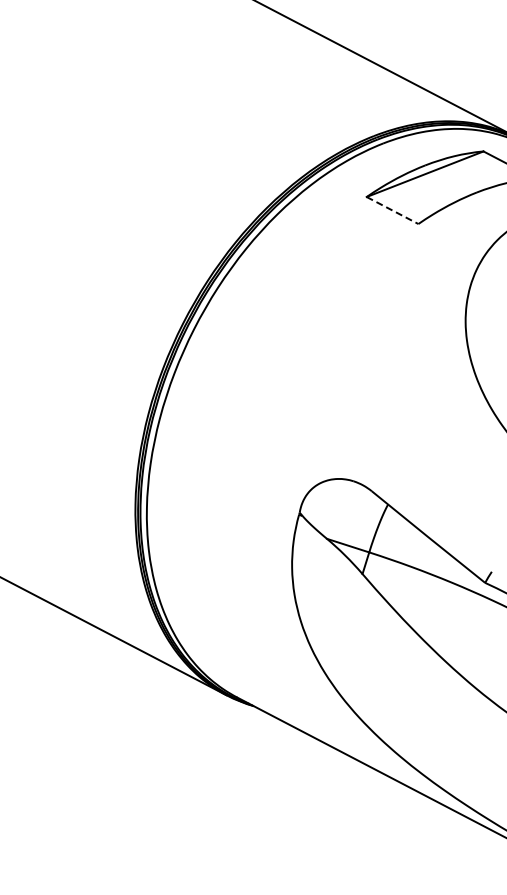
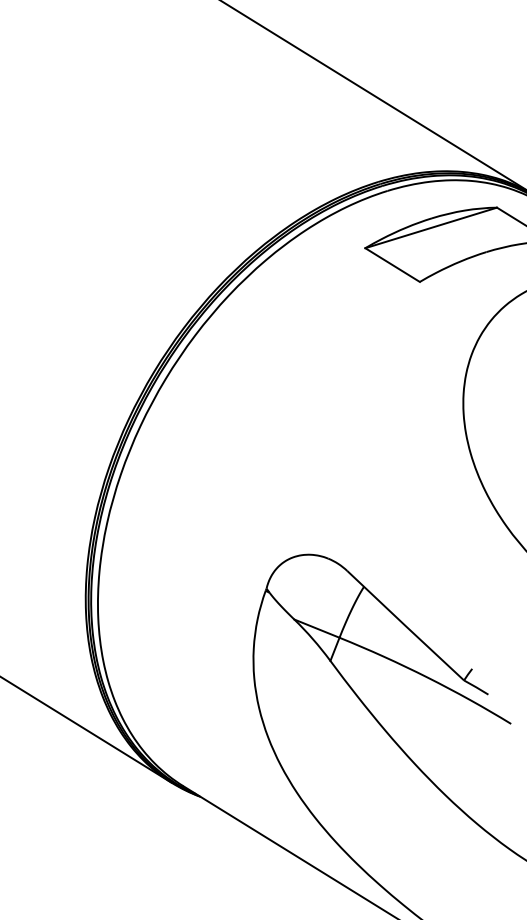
line: (393, 210) -> (393, 265), dashed -> solid

